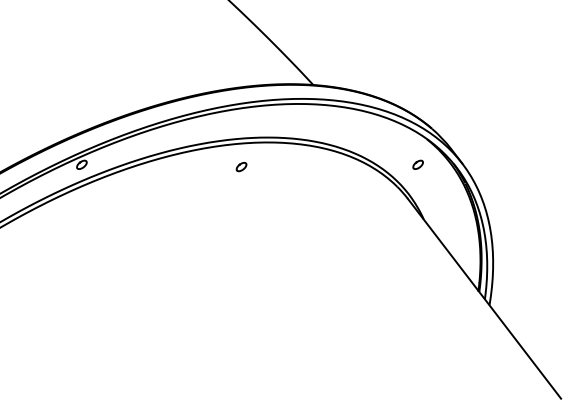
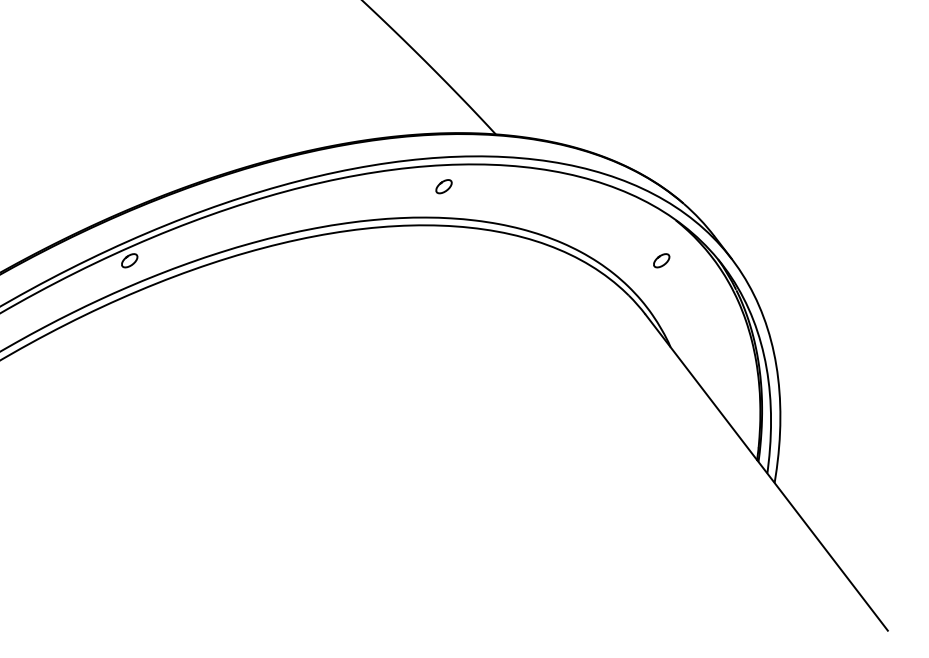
part: (241, 167) -> (443, 187), moved

